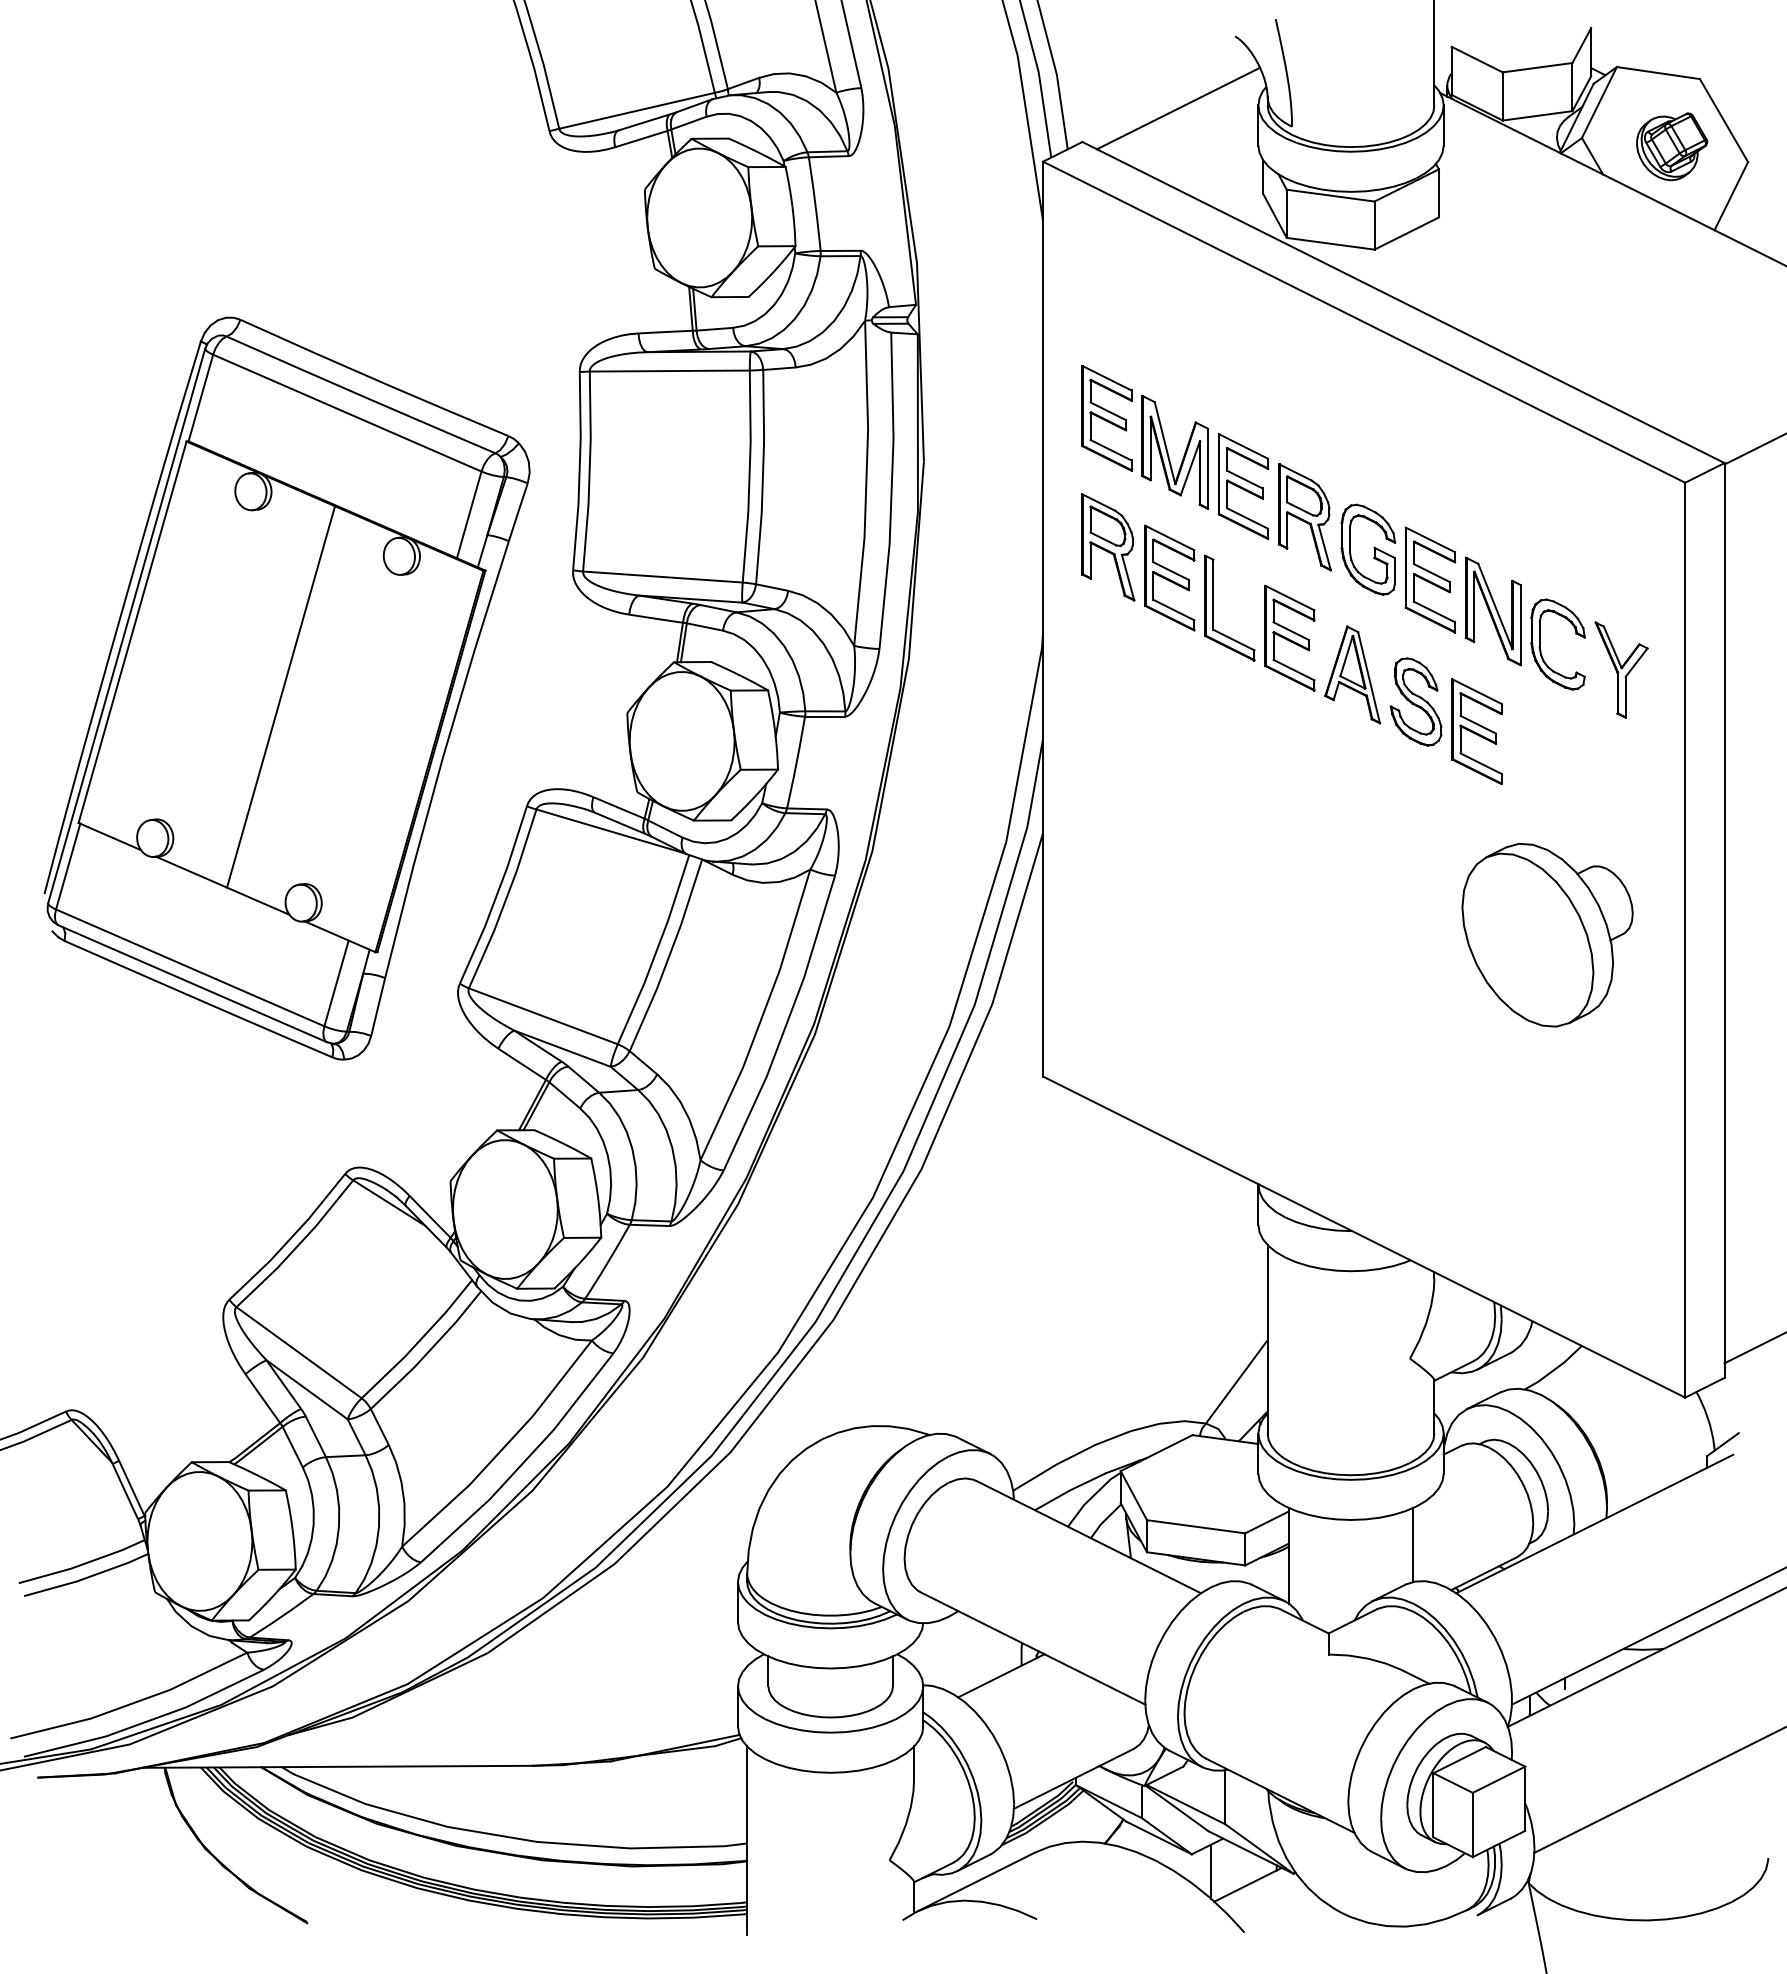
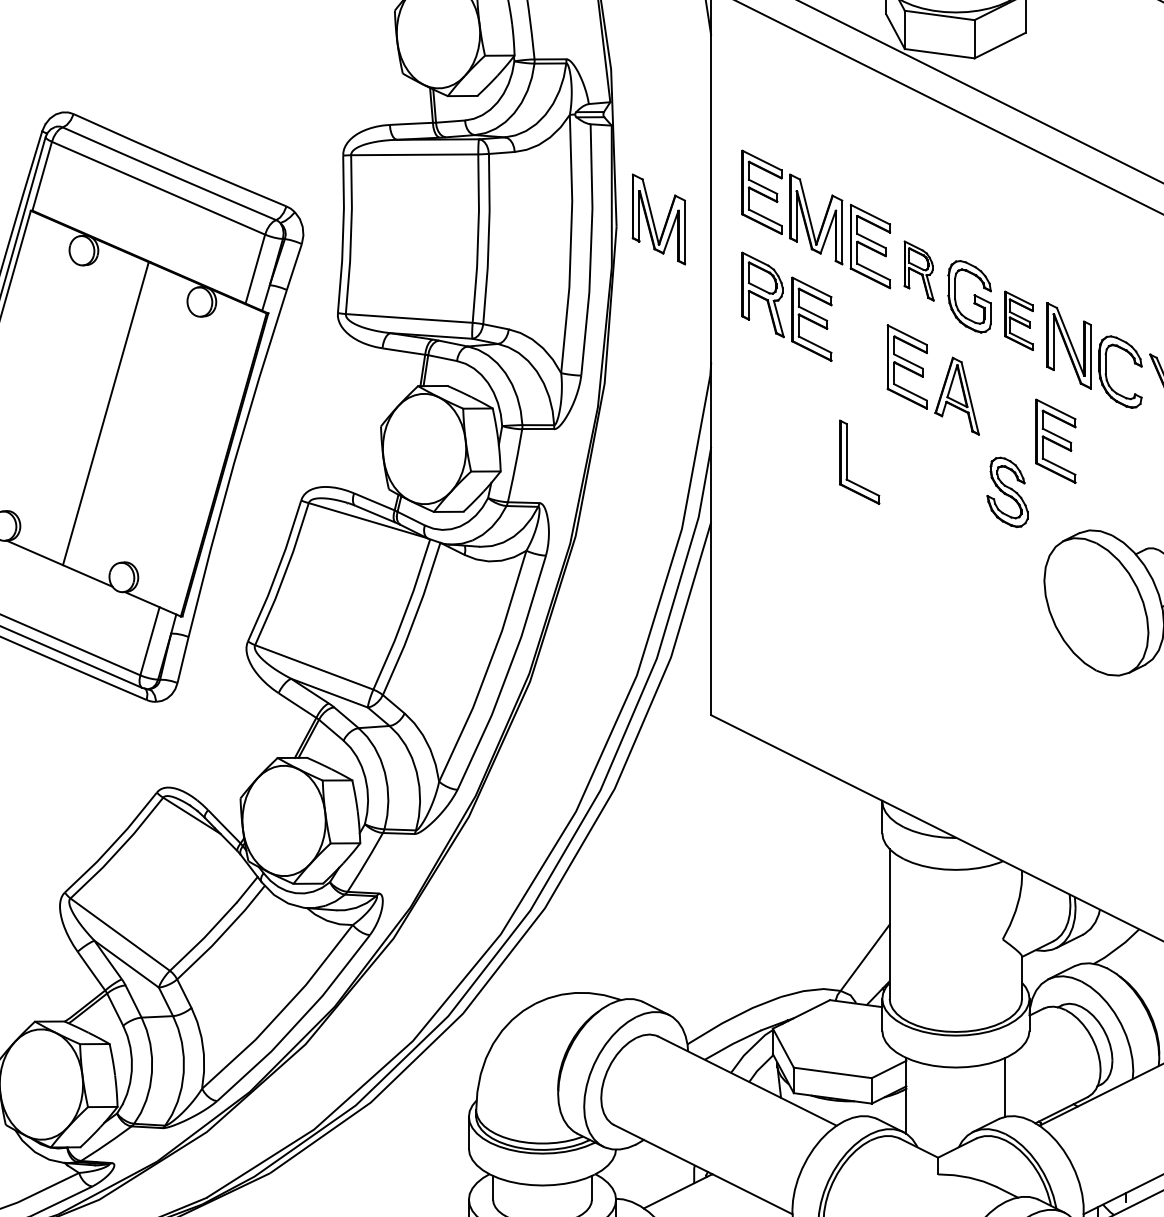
part: (970, 452) -> (653, 219), added
part: (1304, 517) -> (918, 271), size x0.7
part: (1430, 579) -> (1019, 320), size x0.7
part: (1213, 607) -> (846, 461), moved
part: (1415, 701) -> (1007, 492), moved

